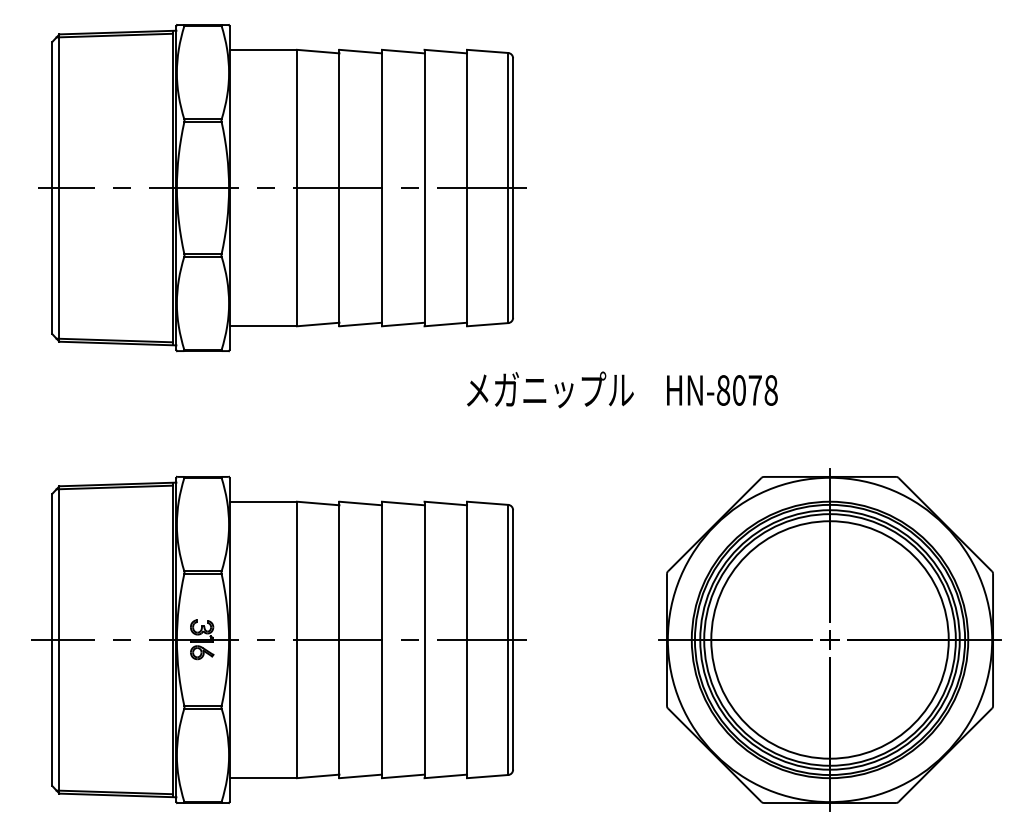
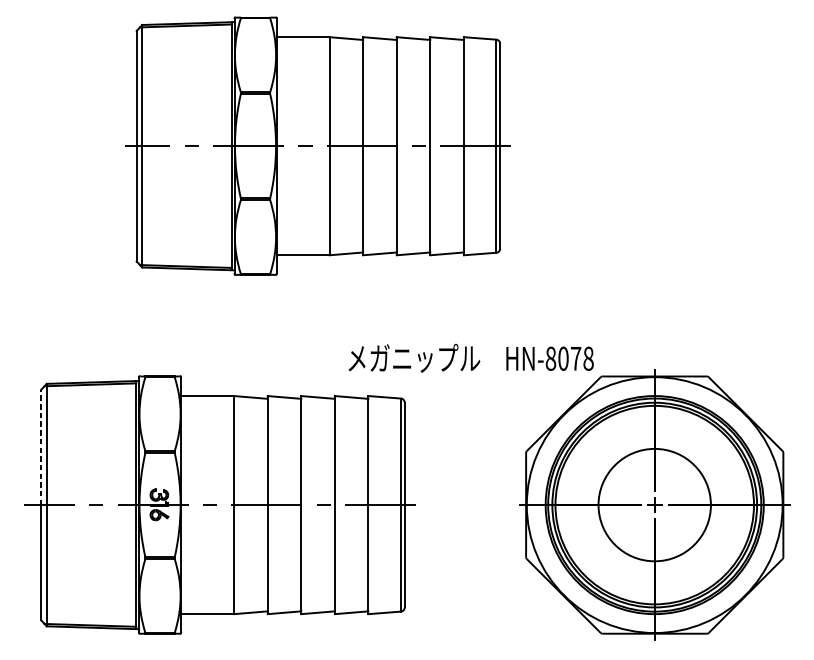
part: (282, 188) -> (318, 146), moved
text: (622, 389) -> (471, 358), moved
line: (52, 566) -> (41, 447), solid -> dashed
circle: (829, 639) -> (654, 504), size x0.6

